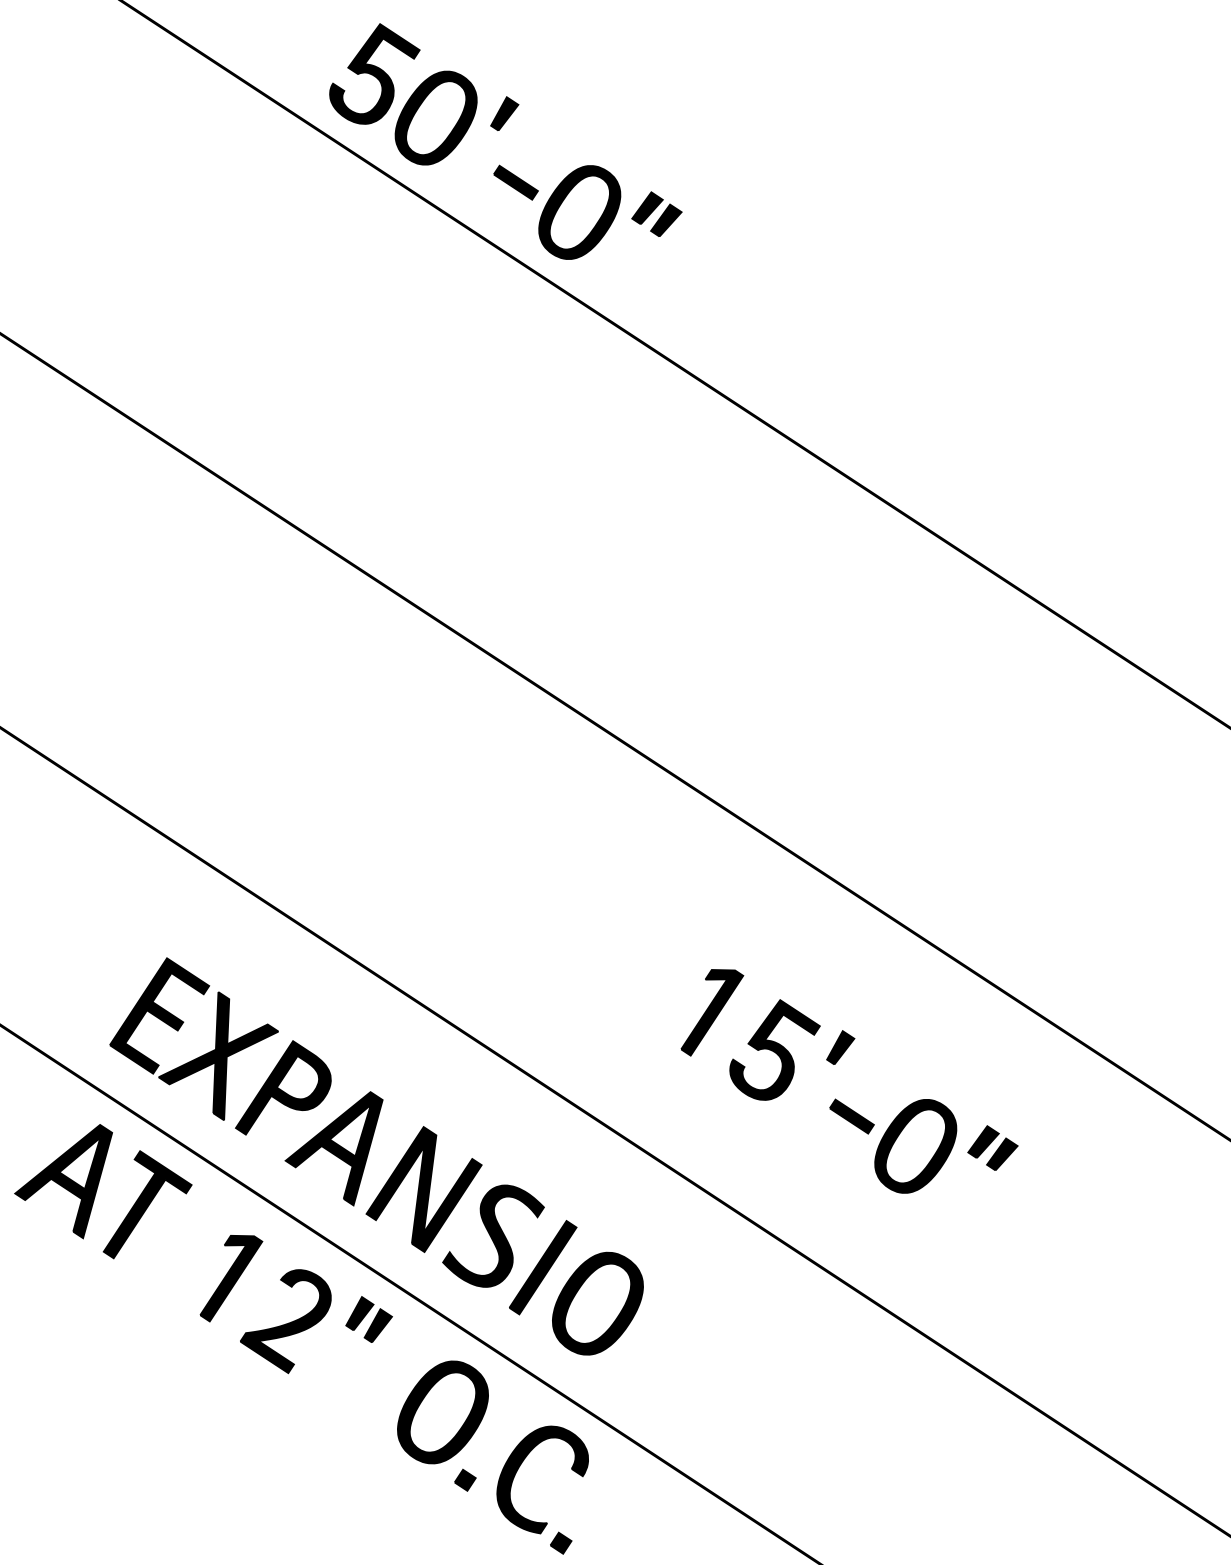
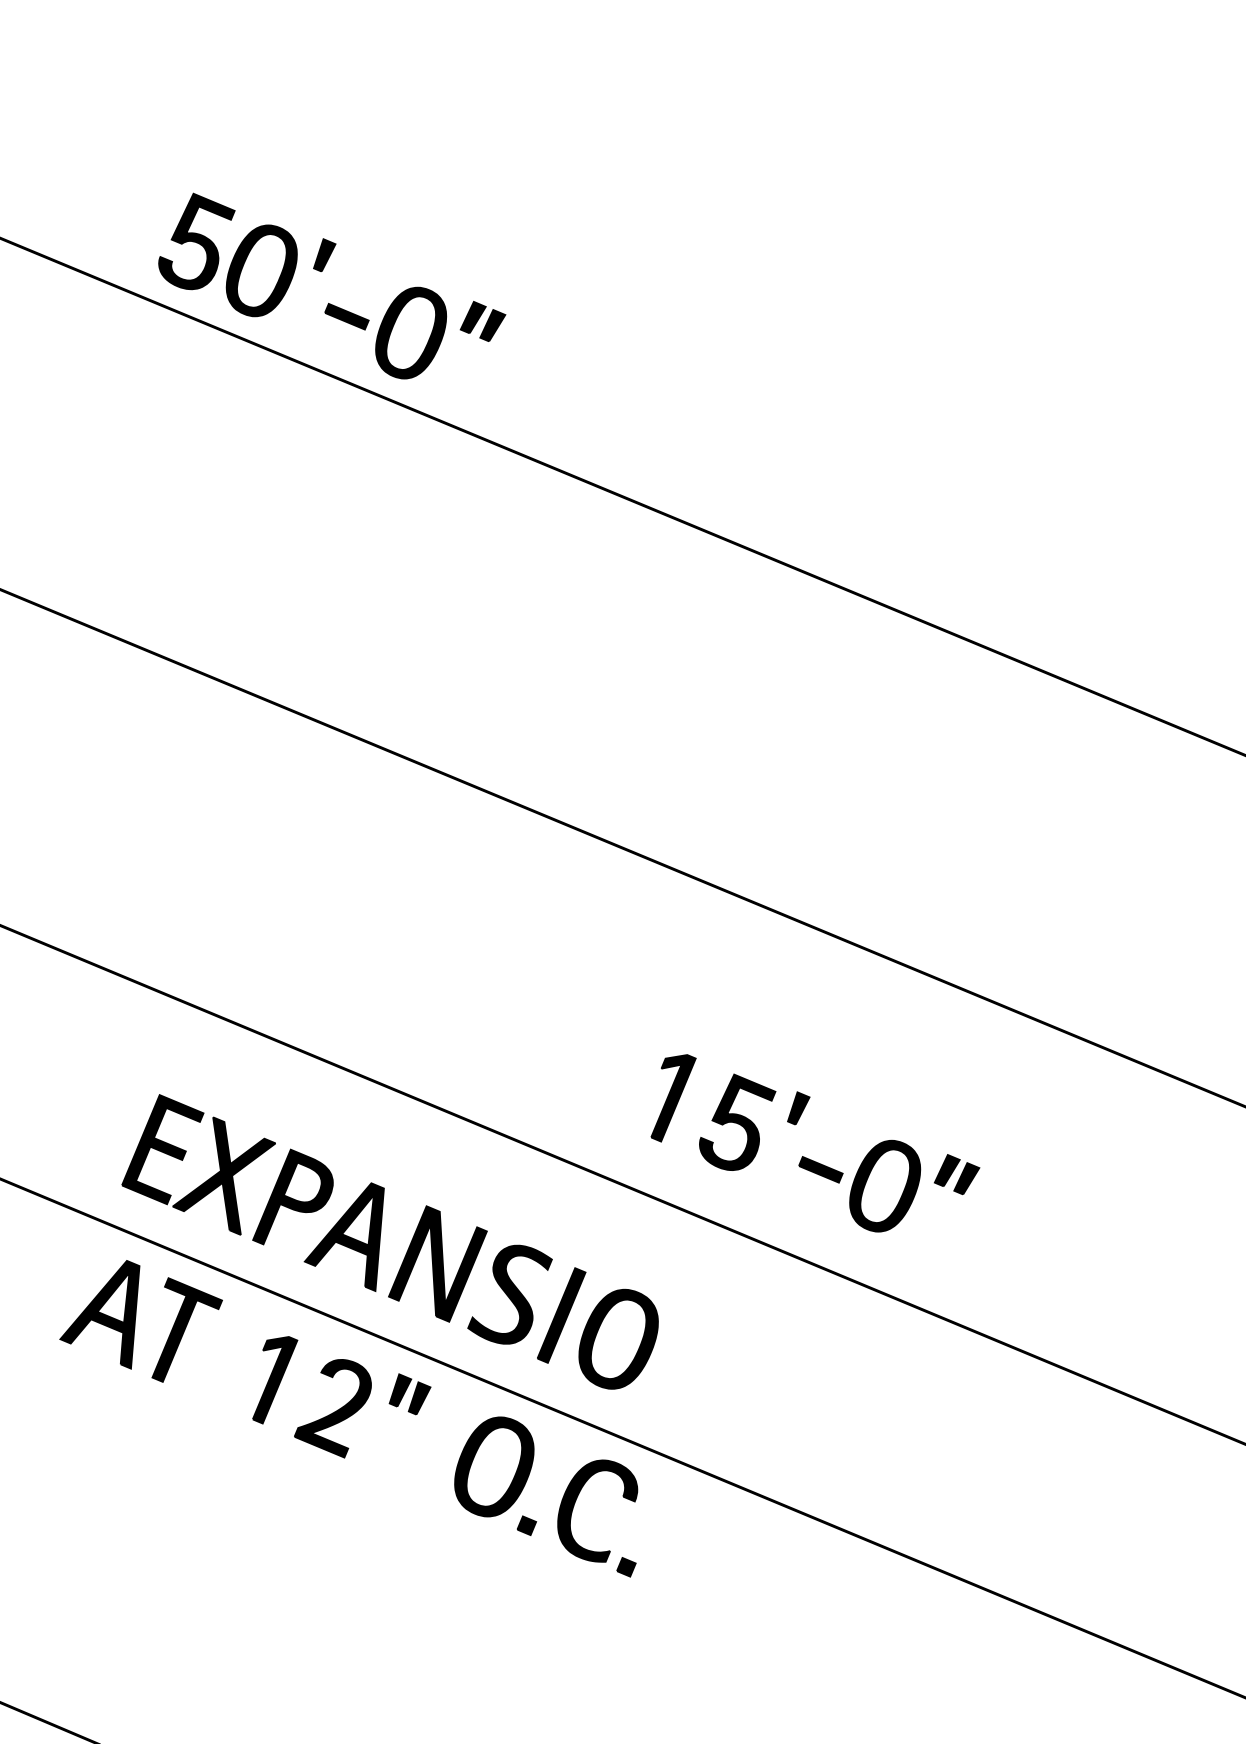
part: (842, 1102) -> (809, 1158), moved

